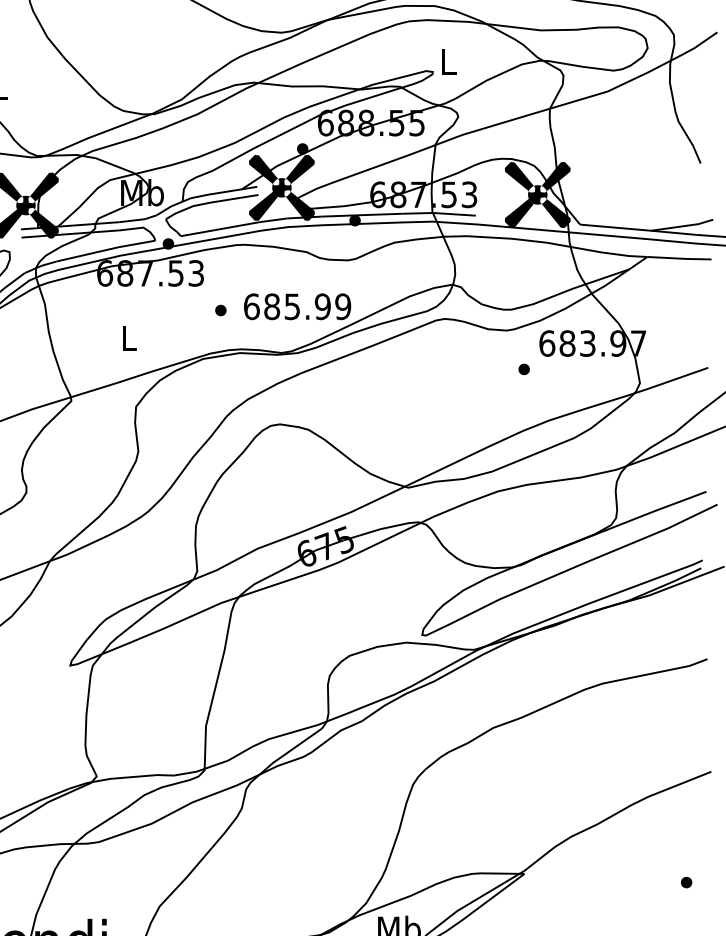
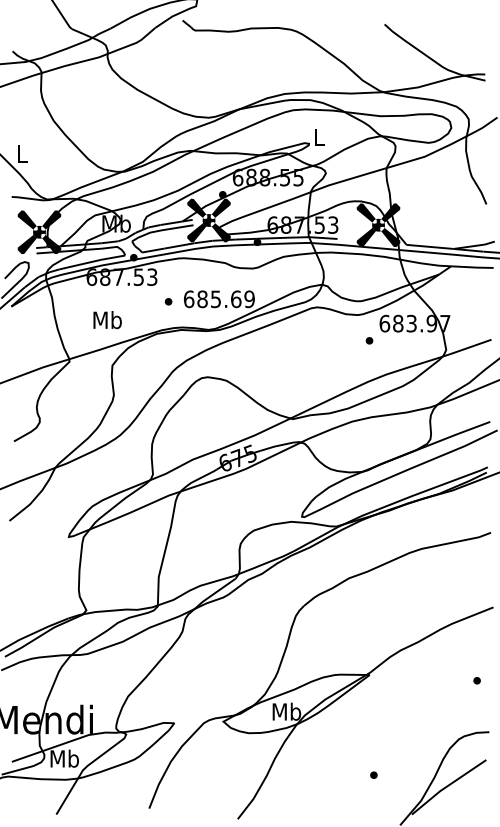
text: (321, 307) -> (235, 299), 685.99 -> 685.69
text: (128, 338) -> (107, 320), L -> Mb

